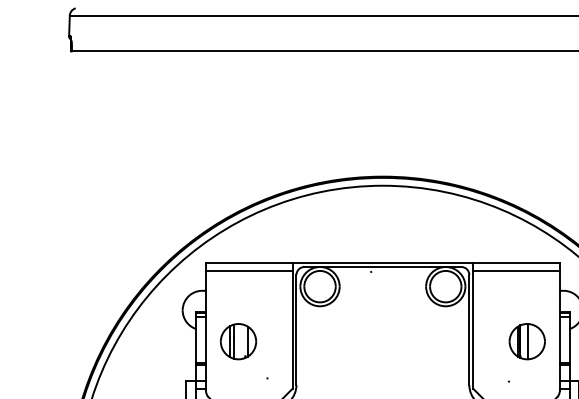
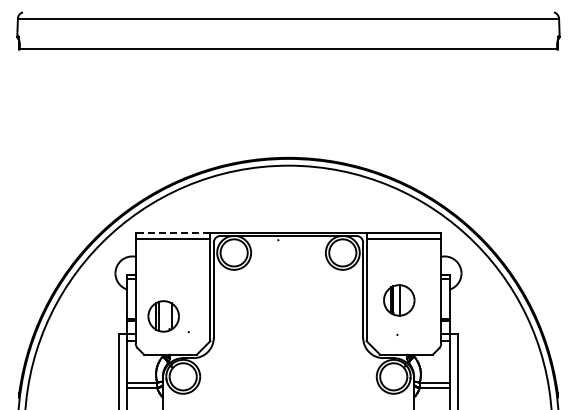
line: (248, 263) -> (172, 232), solid -> dashed
part: (238, 341) -> (163, 316), moved
part: (527, 341) -> (399, 300), moved

